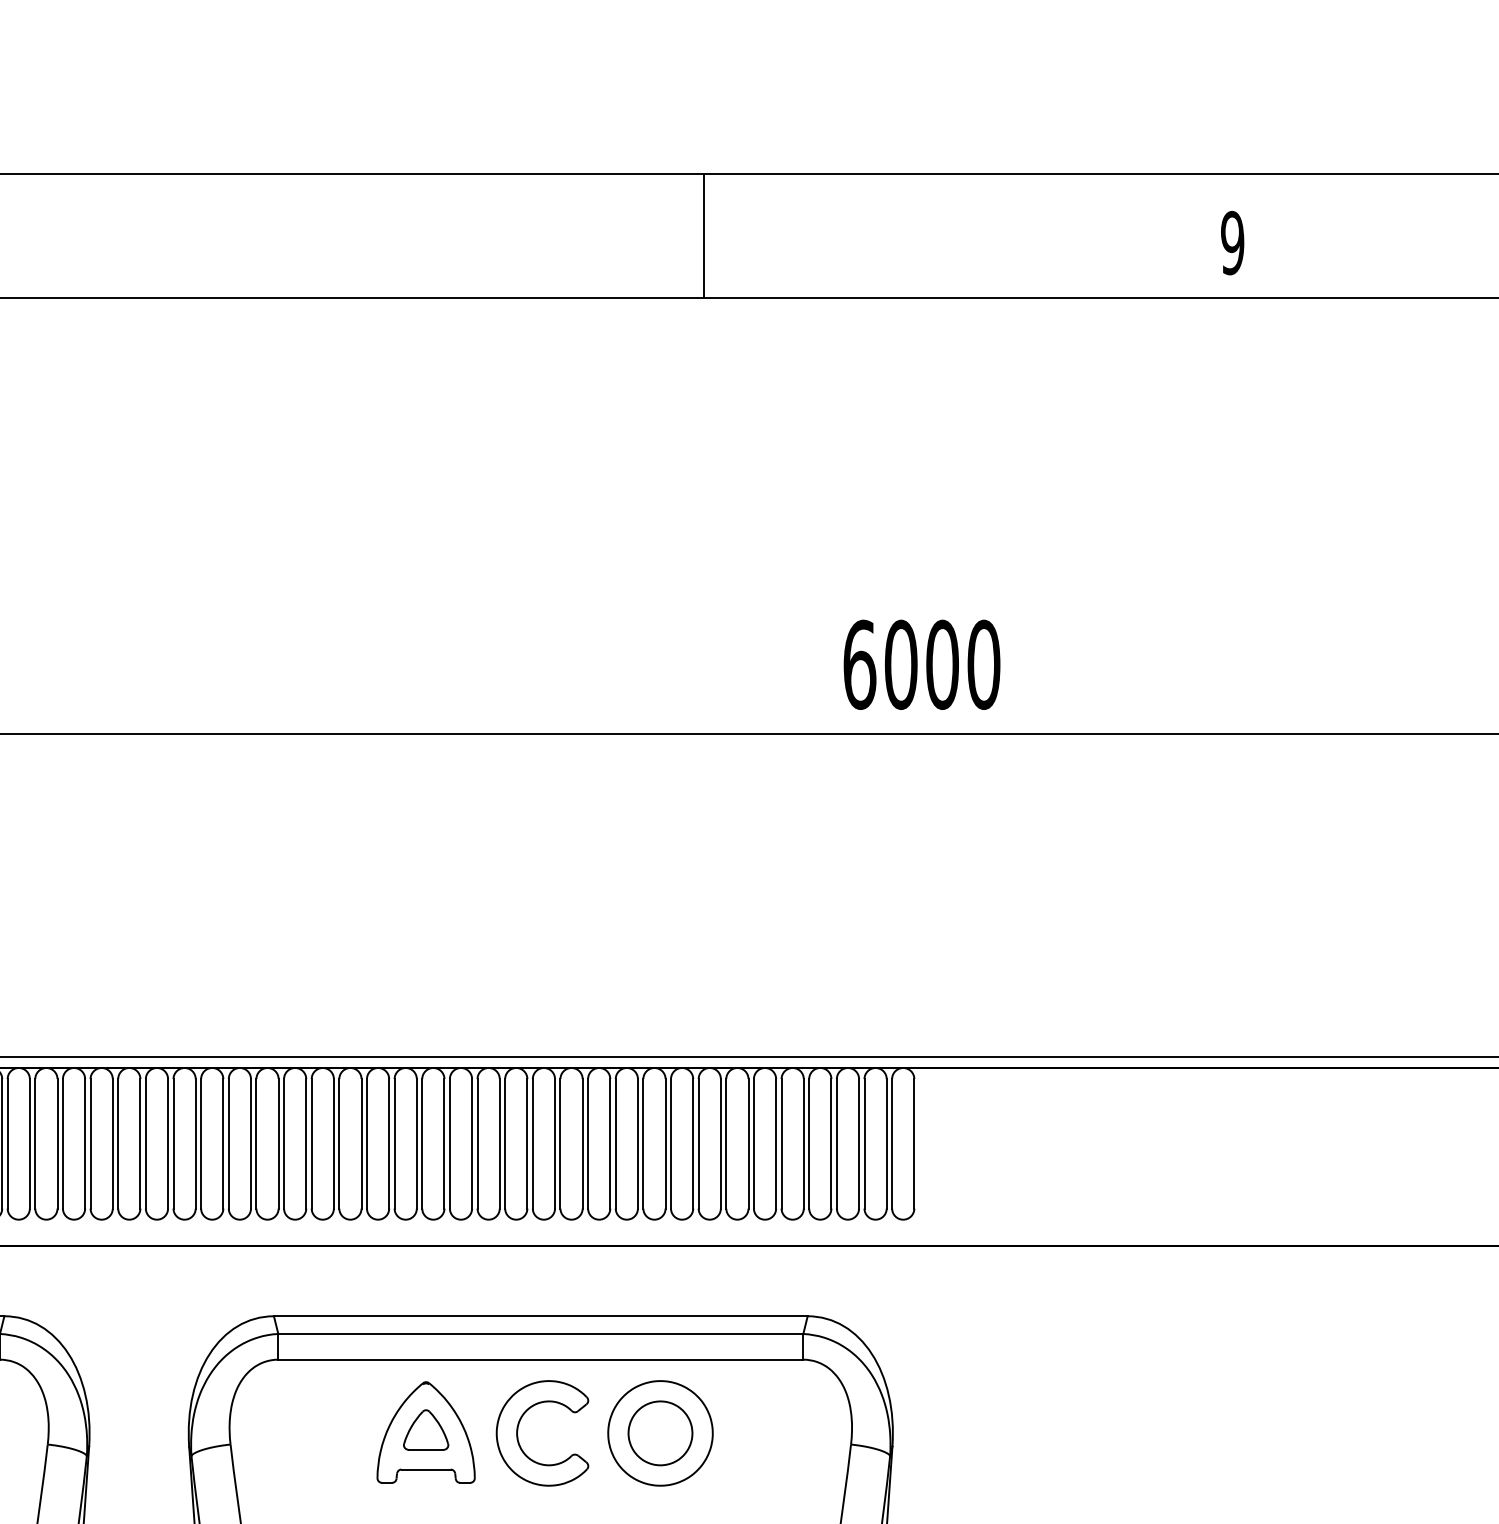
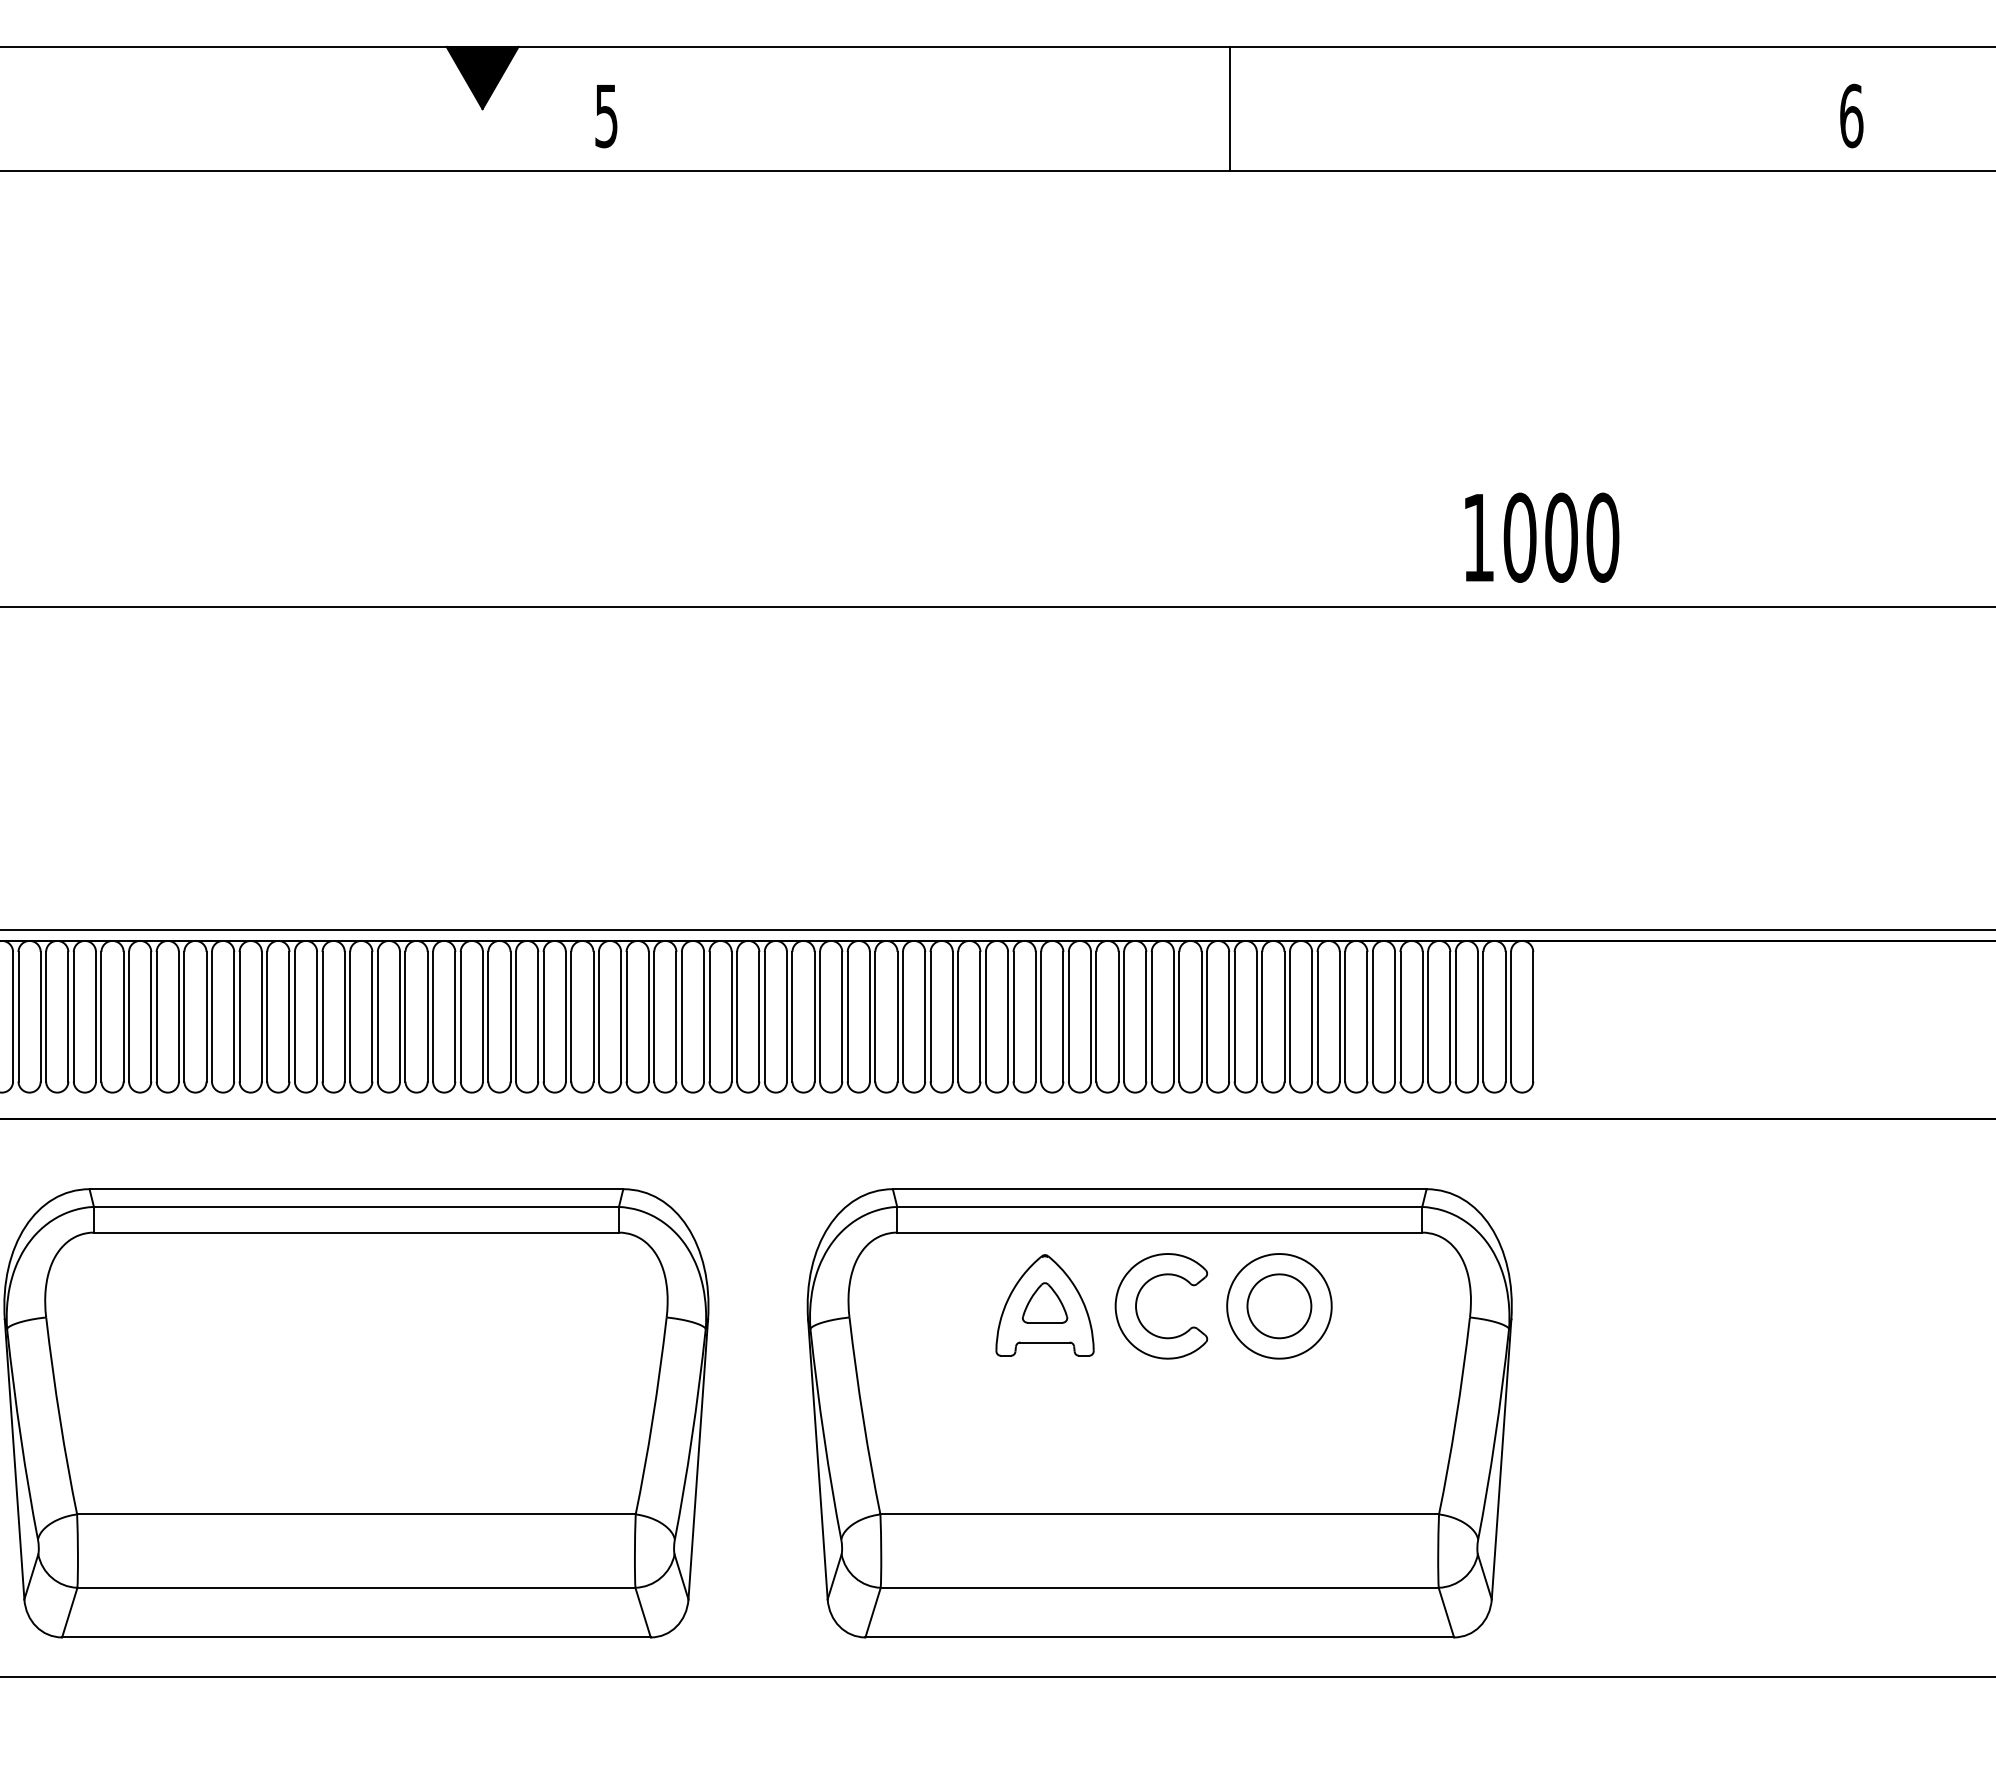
line: (703, 235) -> (1229, 108), moved
text: (1232, 242) -> (1851, 115), 9 -> 6
text: (859, 664) -> (1478, 537), 6000 -> 1000

